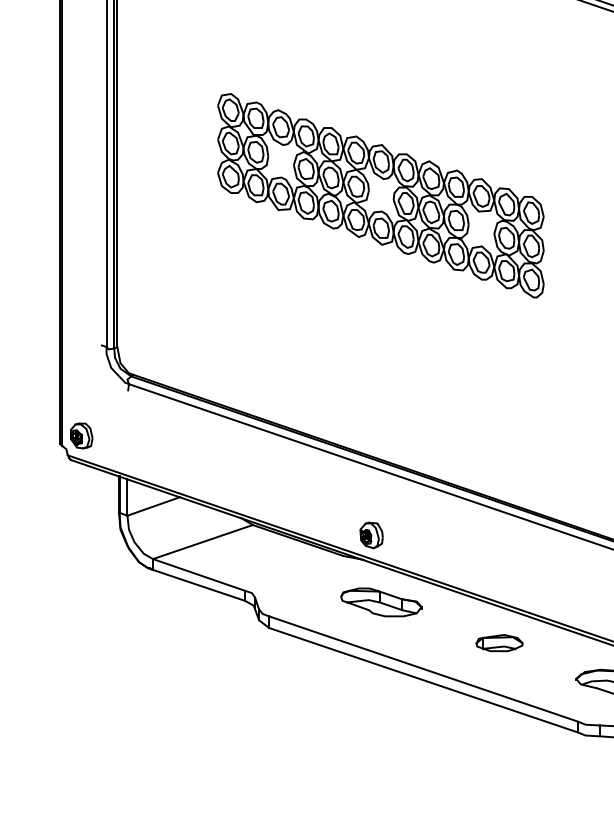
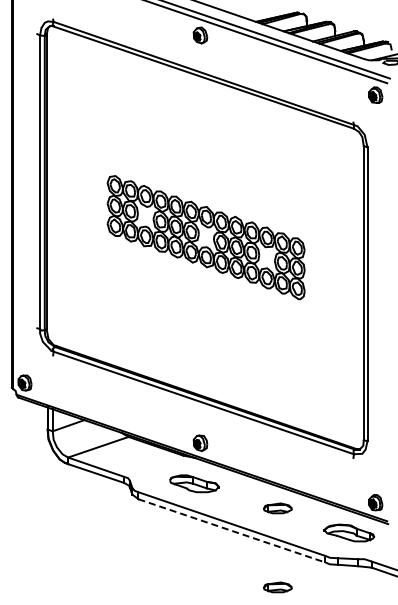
part: (381, 601) -> (194, 483), moved
line: (422, 679) -> (231, 530), solid -> dashed
part: (498, 773) -> (277, 587), added

